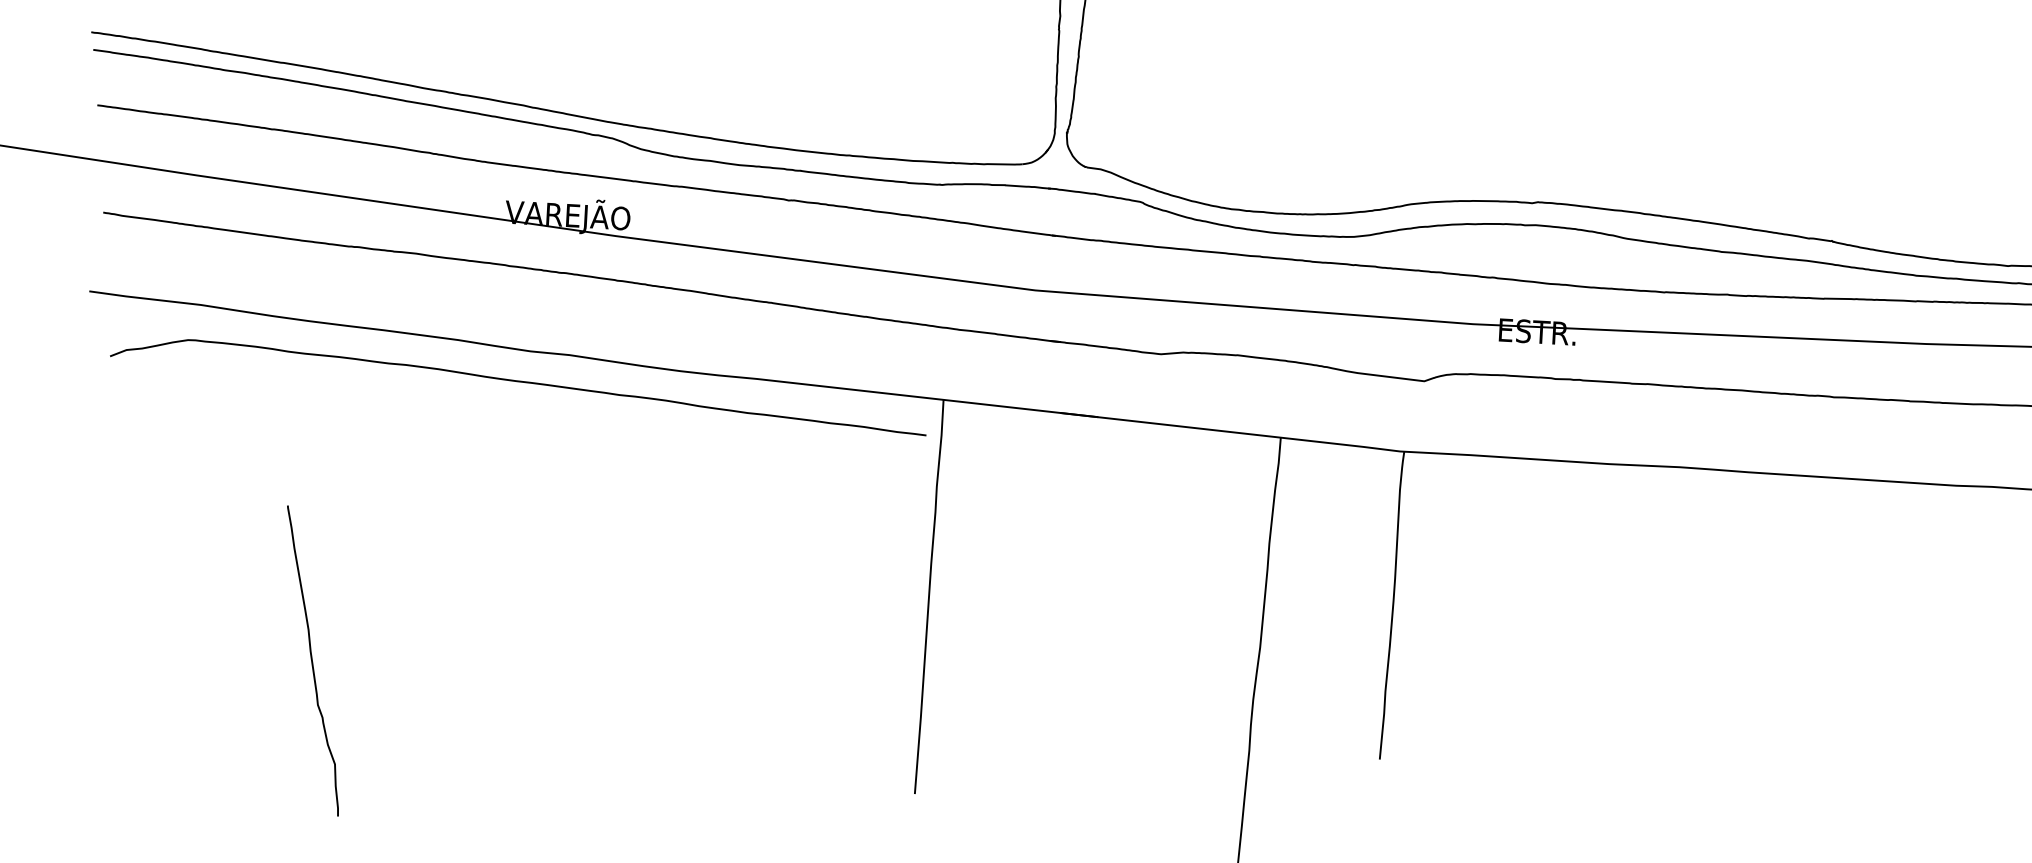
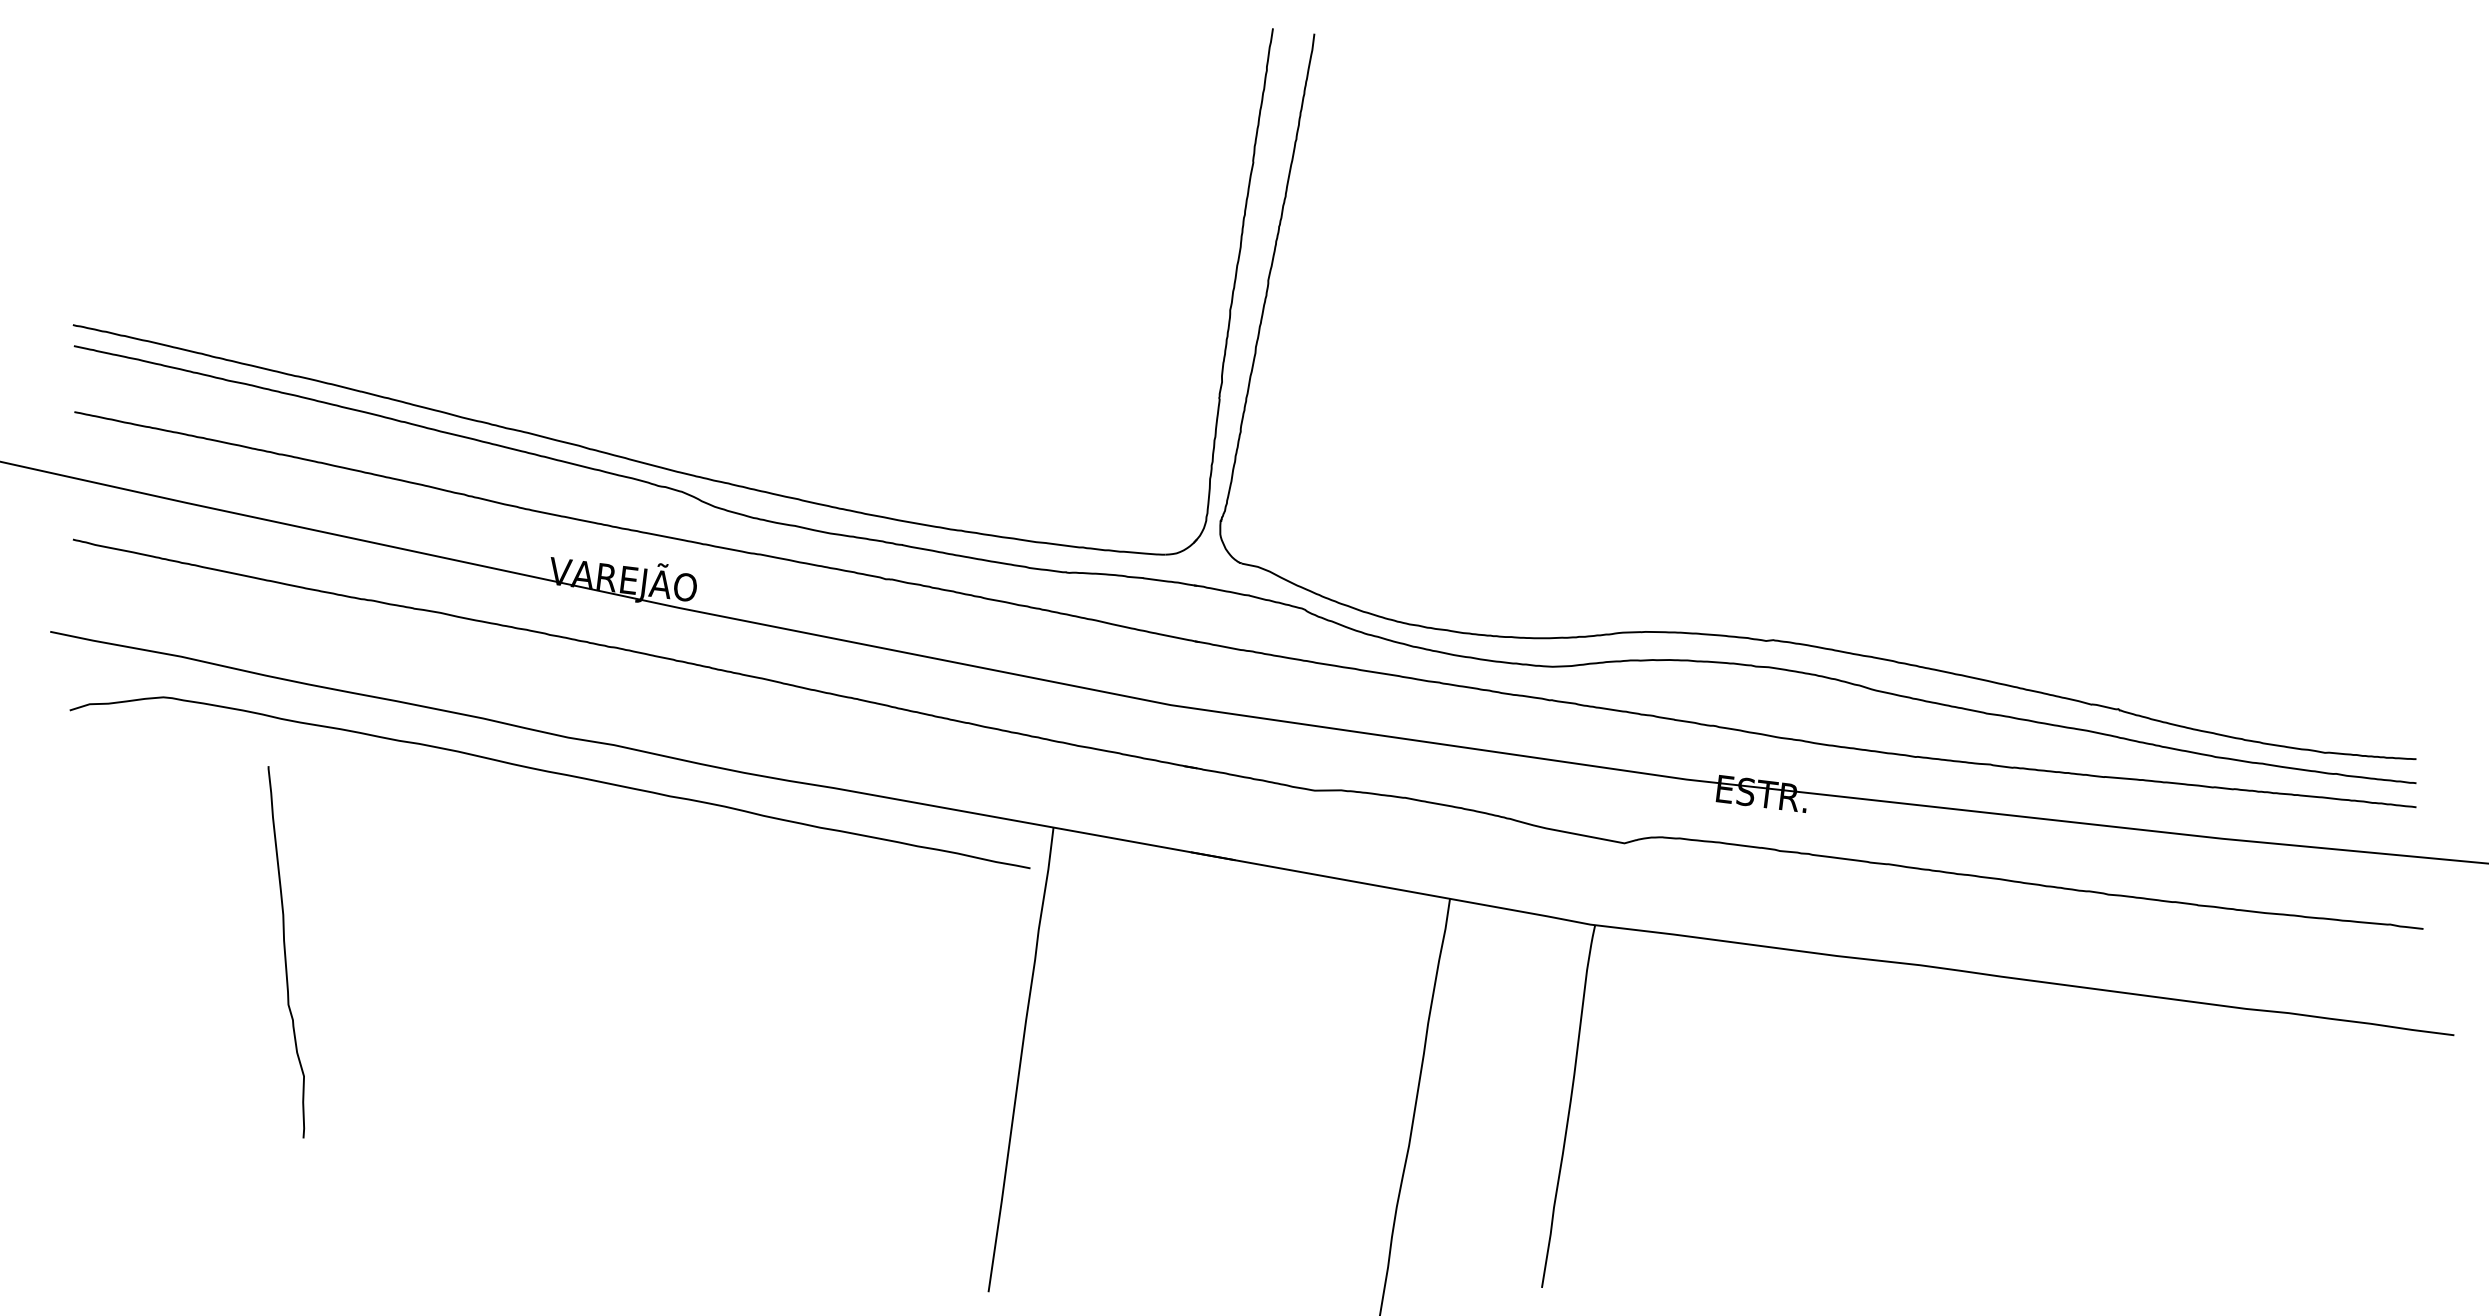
curve: (312, 661) -> (285, 952), moved

